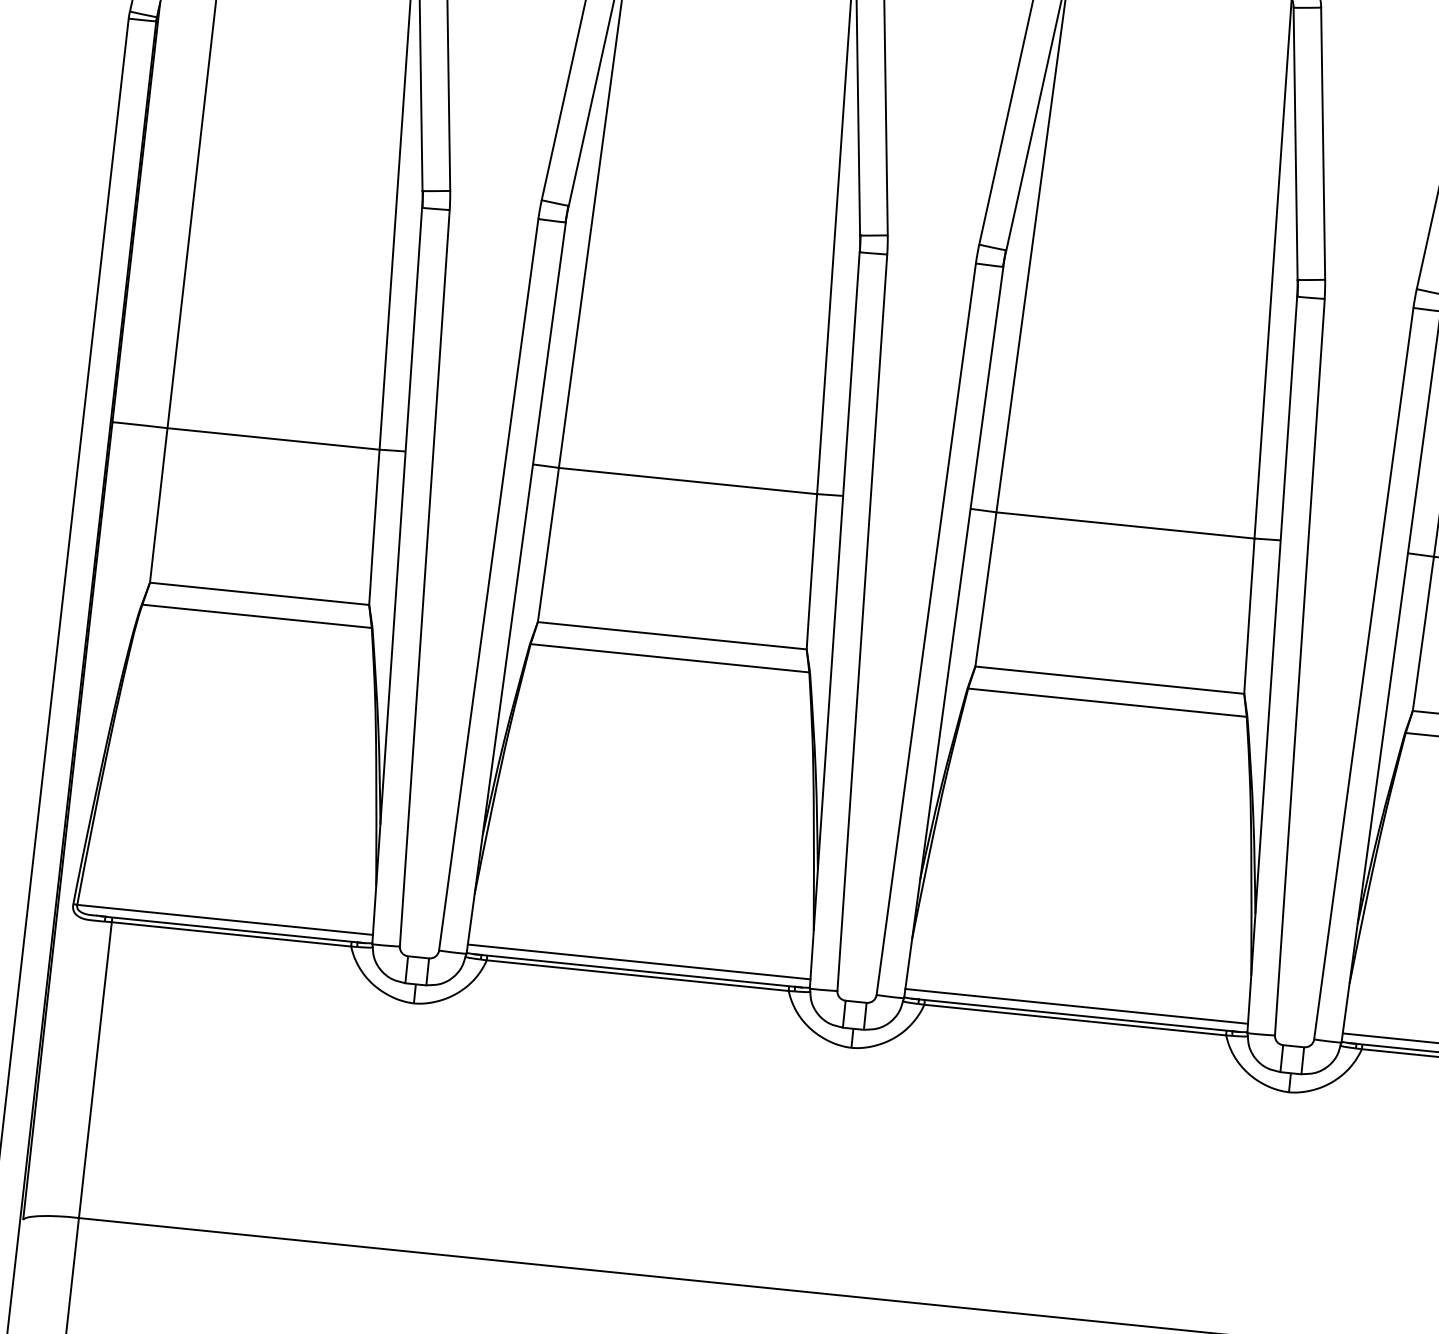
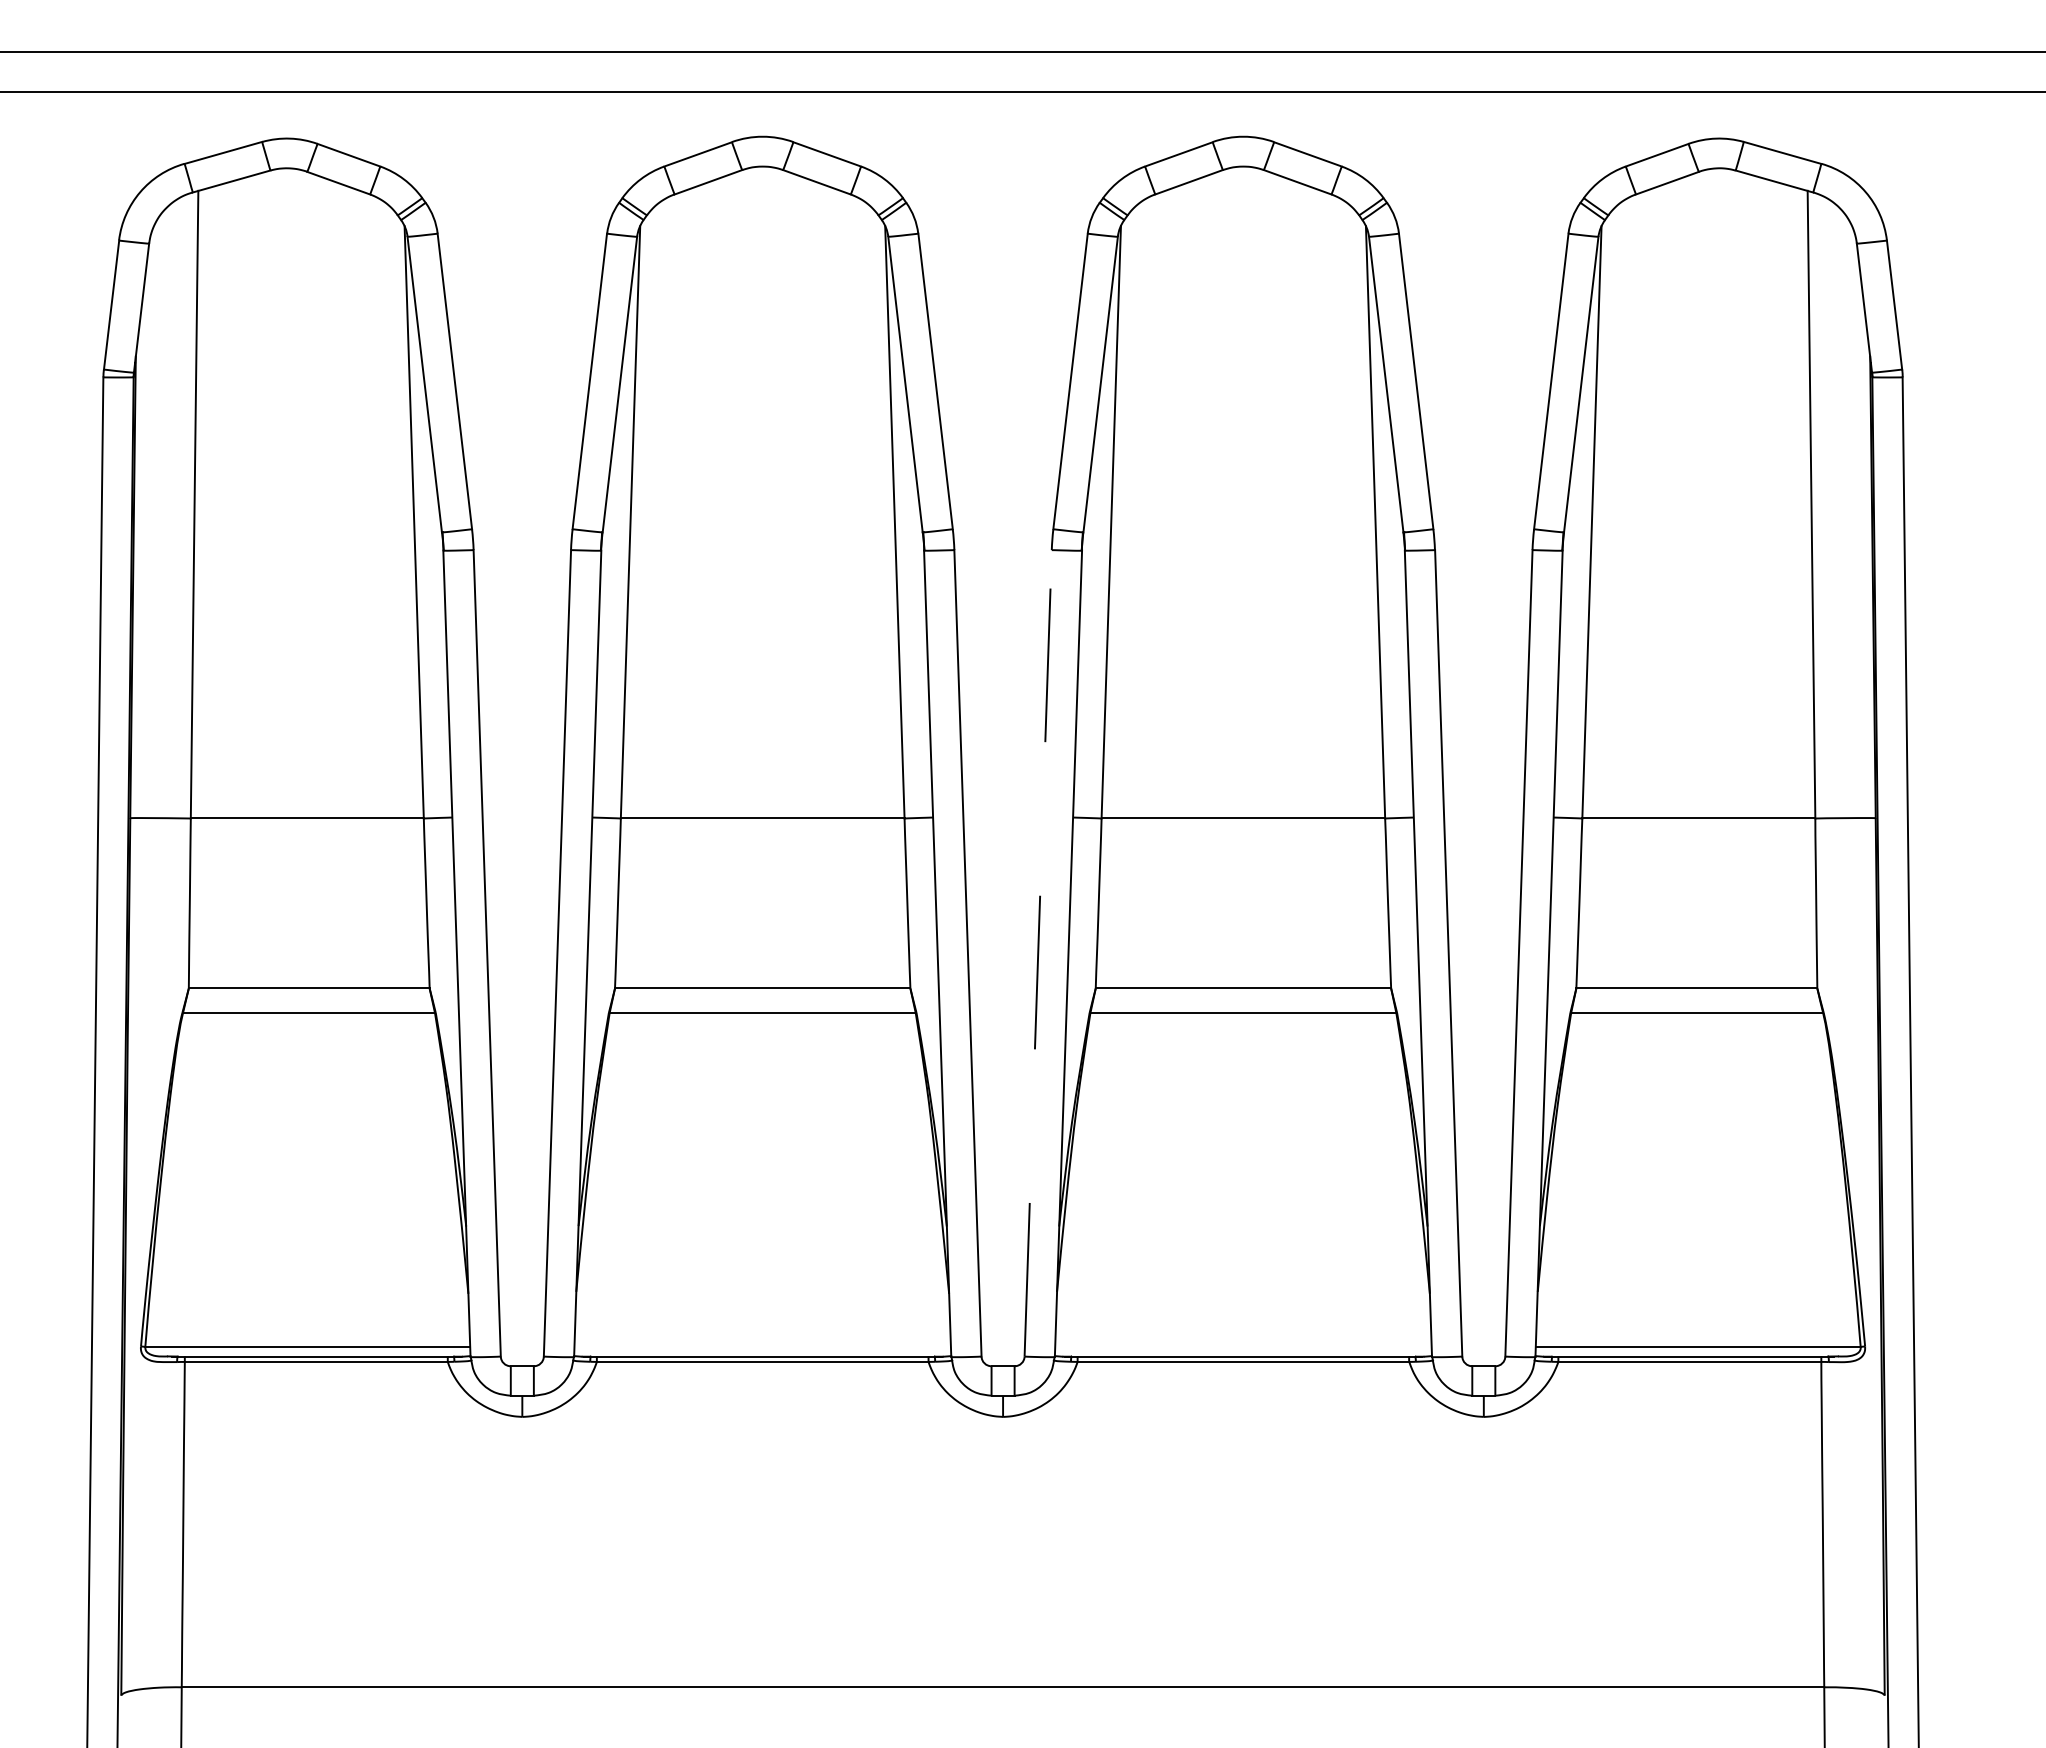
line: (926, 628) -> (1038, 952), solid -> dashed
line: (639, 961) -> (762, 1346), removed
line: (1076, 1006) -> (1243, 1346), removed

